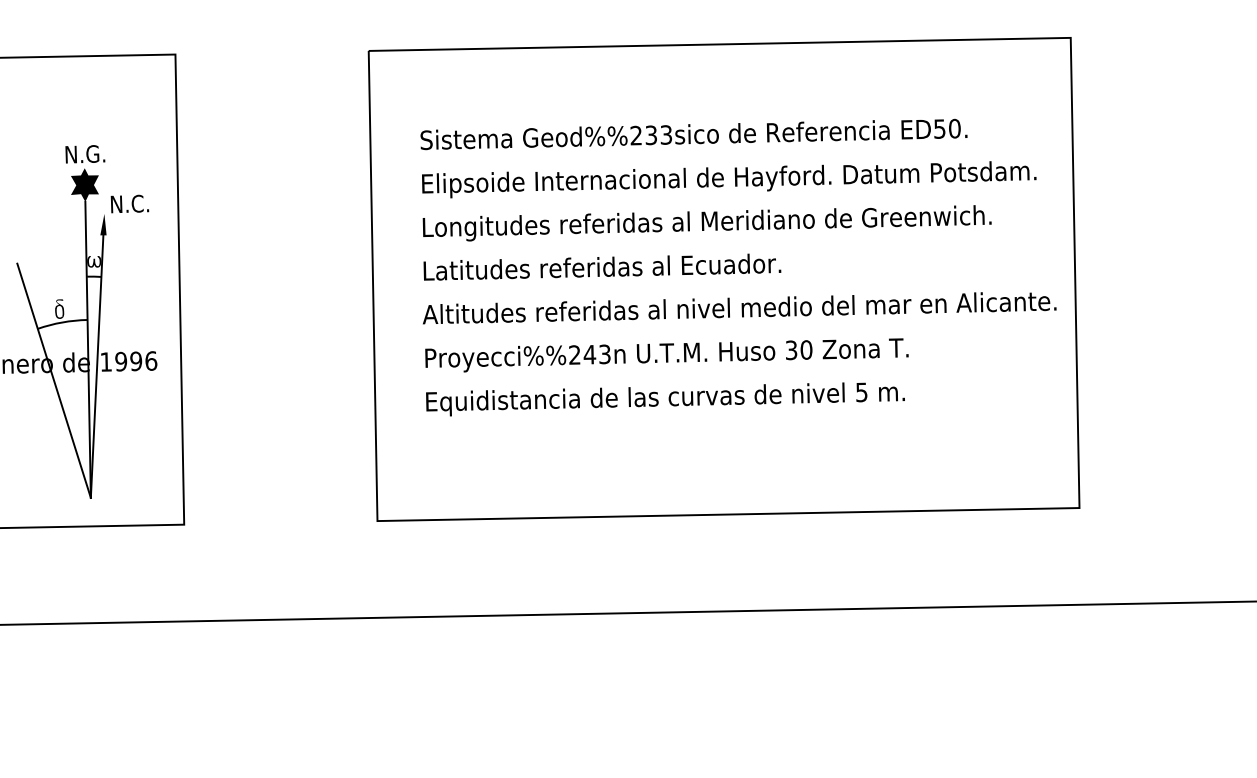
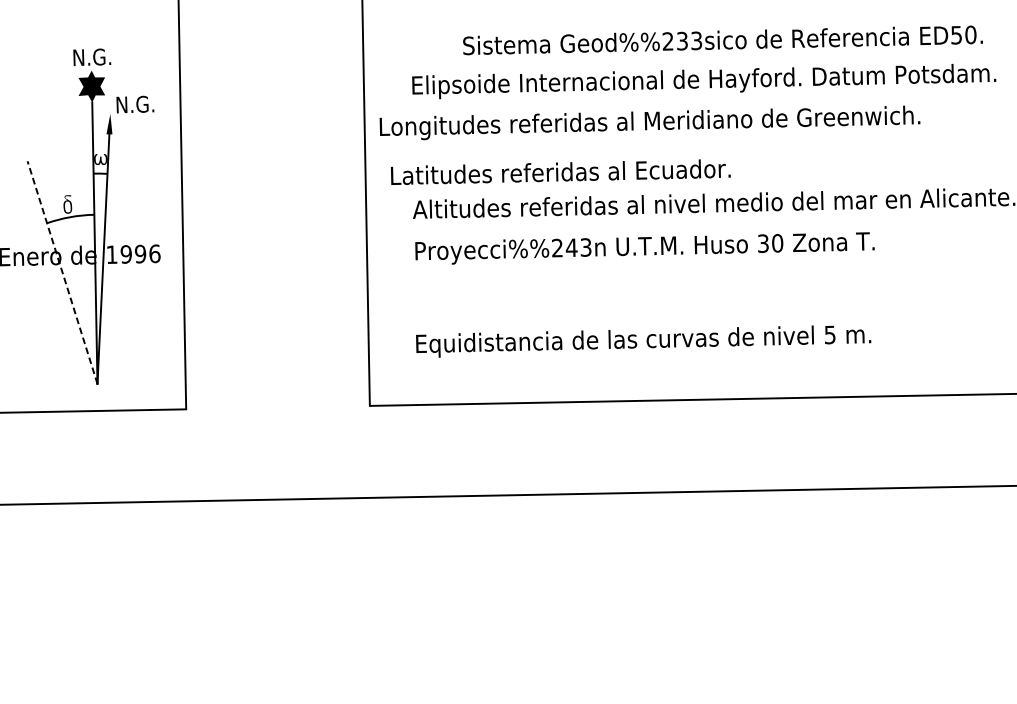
text: (693, 134) -> (722, 40), moved
text: (144, 203) -> (148, 104), N.C. -> N.G.
text: (706, 223) -> (649, 123), moved
text: (602, 266) -> (560, 171), moved
line: (54, 380) -> (62, 272), solid -> dashed
text: (665, 399) -> (643, 341), moved

